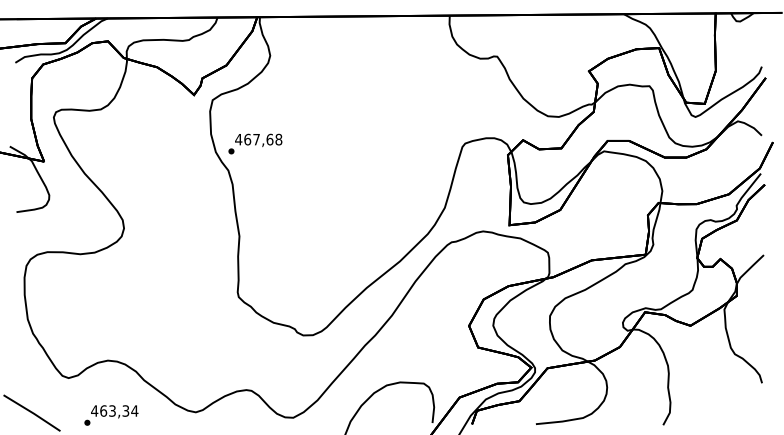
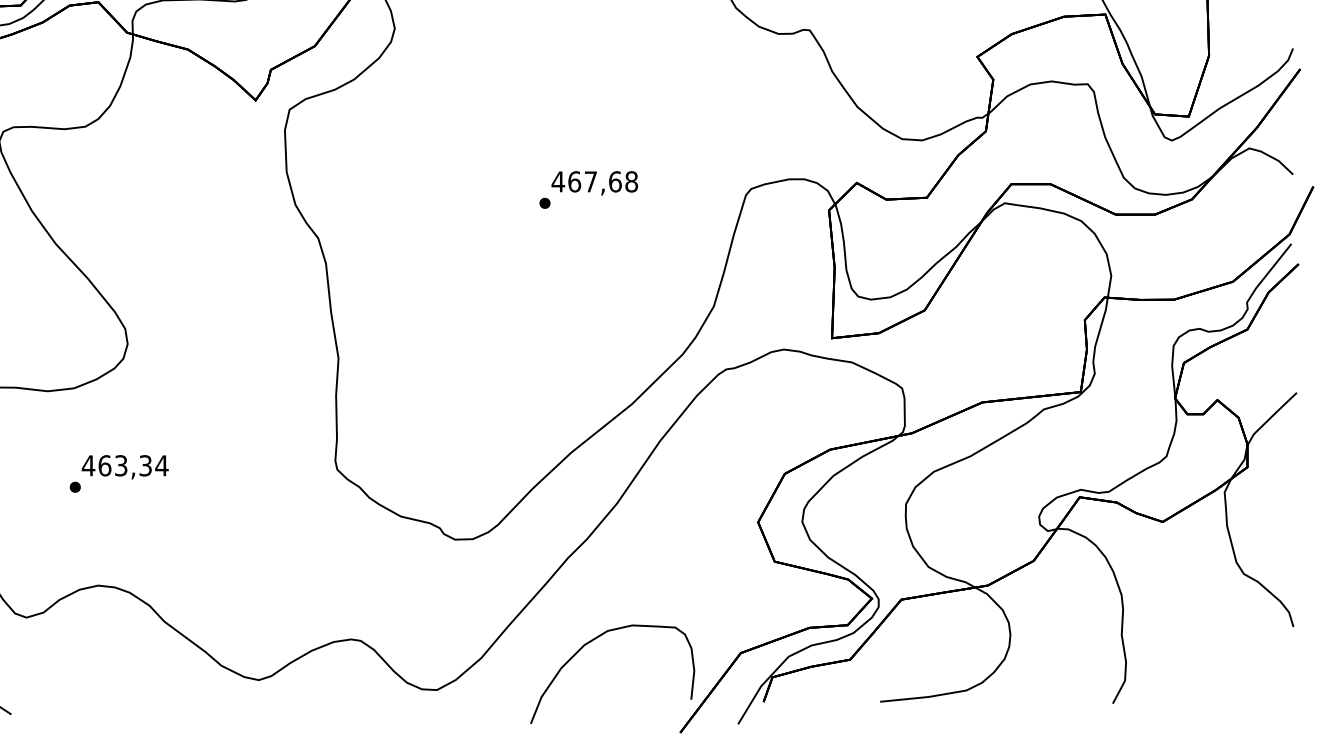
text: (255, 143) -> (588, 188), moved
text: (111, 415) -> (119, 473), moved

